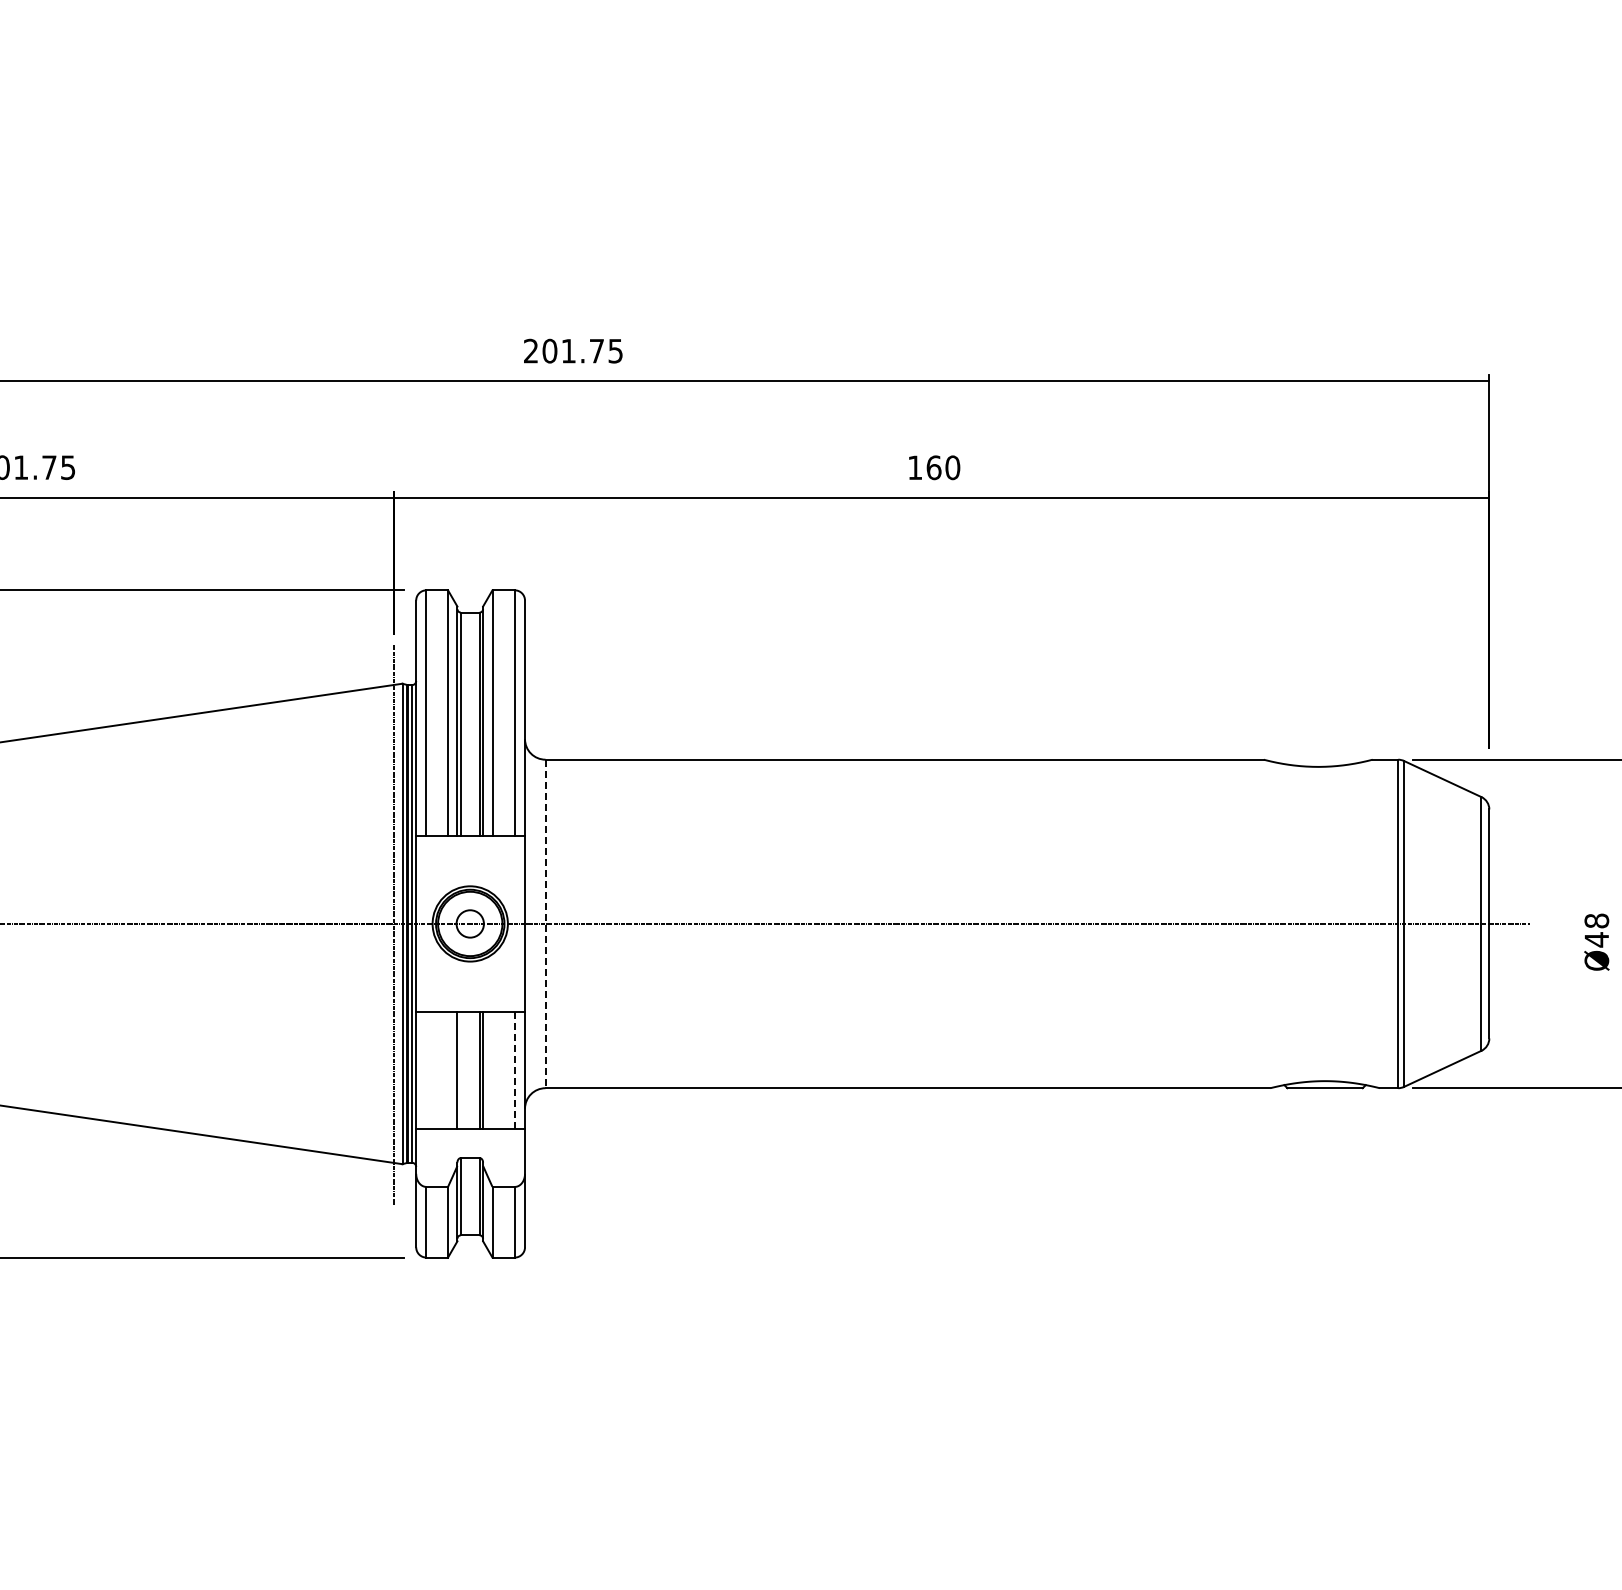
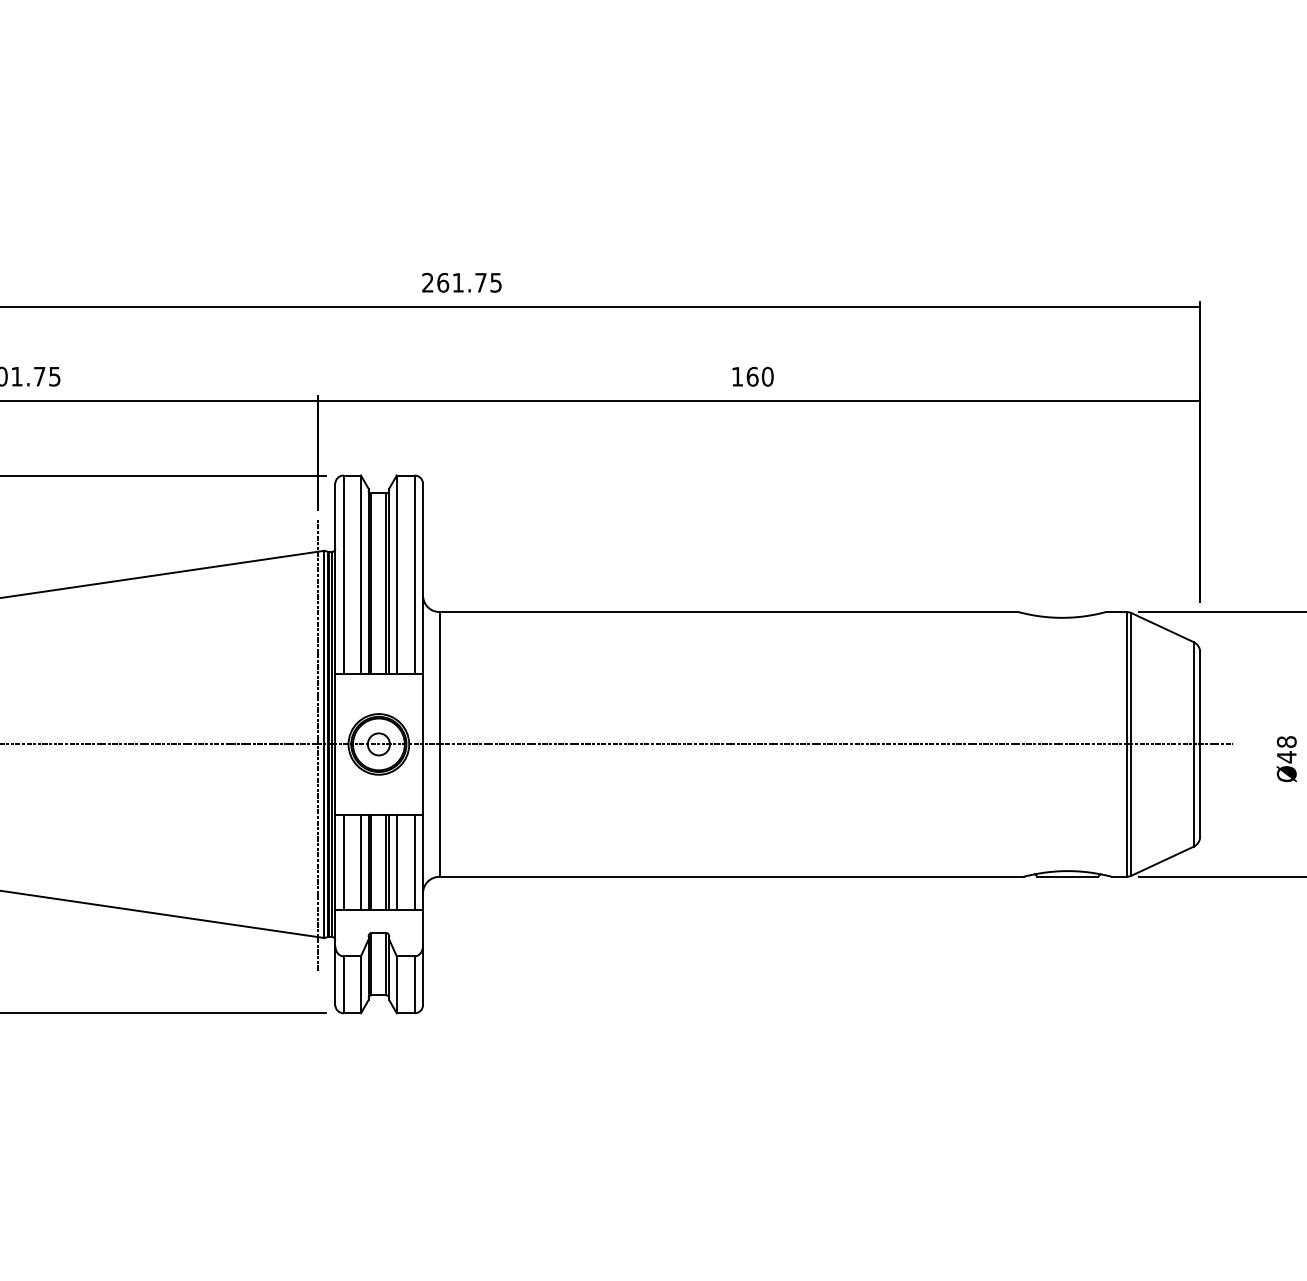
text: (549, 350) -> (442, 282), 201.75 -> 261.75
line: (545, 924) -> (439, 744), dashed -> solid
line: (426, 1070) -> (343, 862), added
line: (448, 1070) -> (361, 862), added
line: (460, 1070) -> (371, 862), added
line: (492, 1070) -> (396, 862), added
line: (514, 1070) -> (414, 862), dashed -> solid

